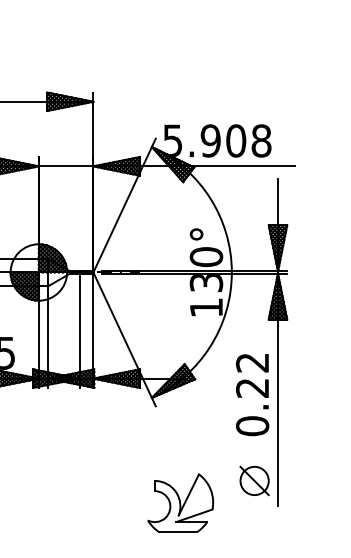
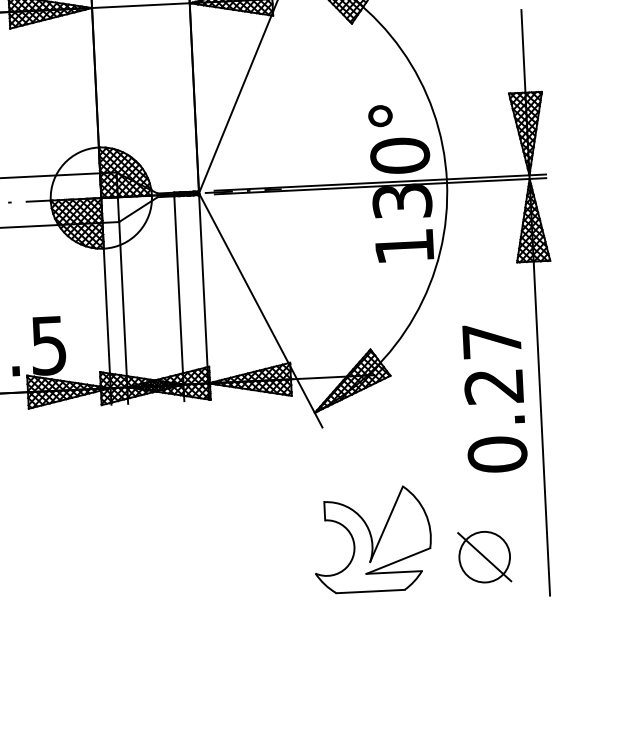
text: (252, 362) -> (491, 340), 0.22 -> 0.27
part: (254, 480) -> (484, 556), moved
part: (180, 502) -> (372, 538), moved

